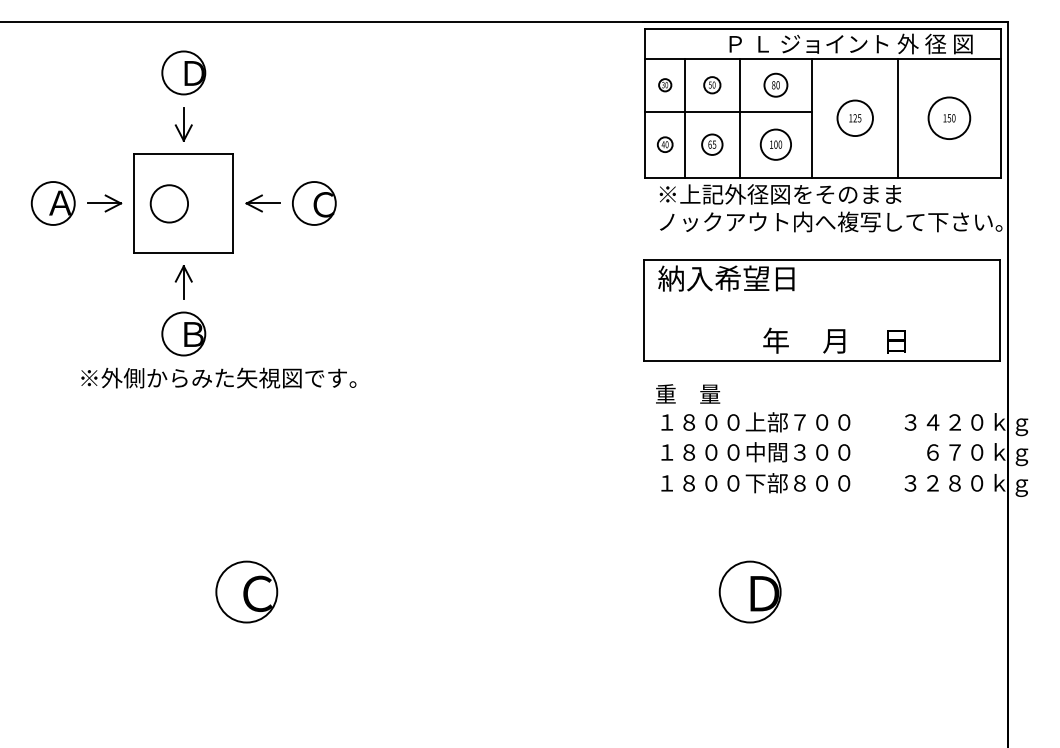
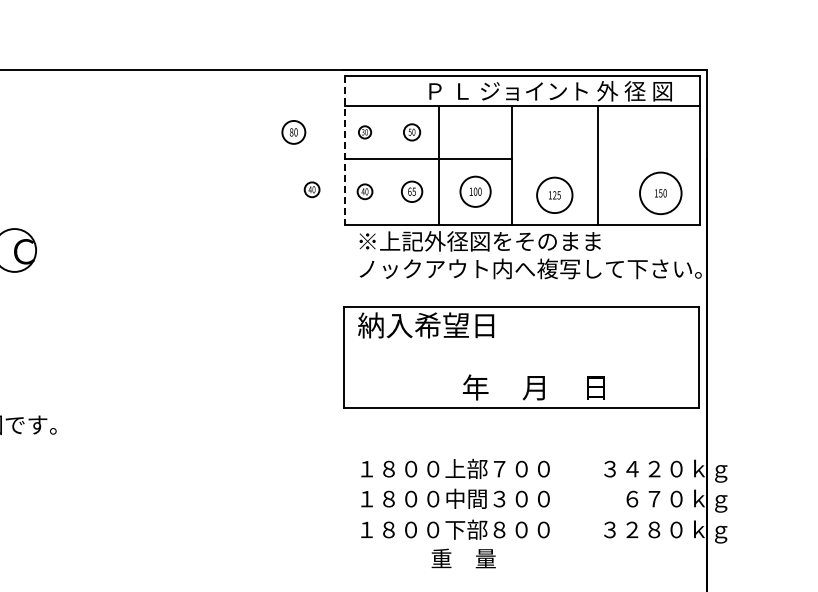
part: (775, 84) -> (293, 131), moved
line: (645, 103) -> (345, 150), solid -> dashed
line: (685, 117) -> (385, 164), removed
part: (854, 117) -> (554, 194), moved
part: (949, 117) -> (660, 192), moved
part: (612, 142) -> (312, 189), added
text: (688, 393) -> (464, 558), moved

